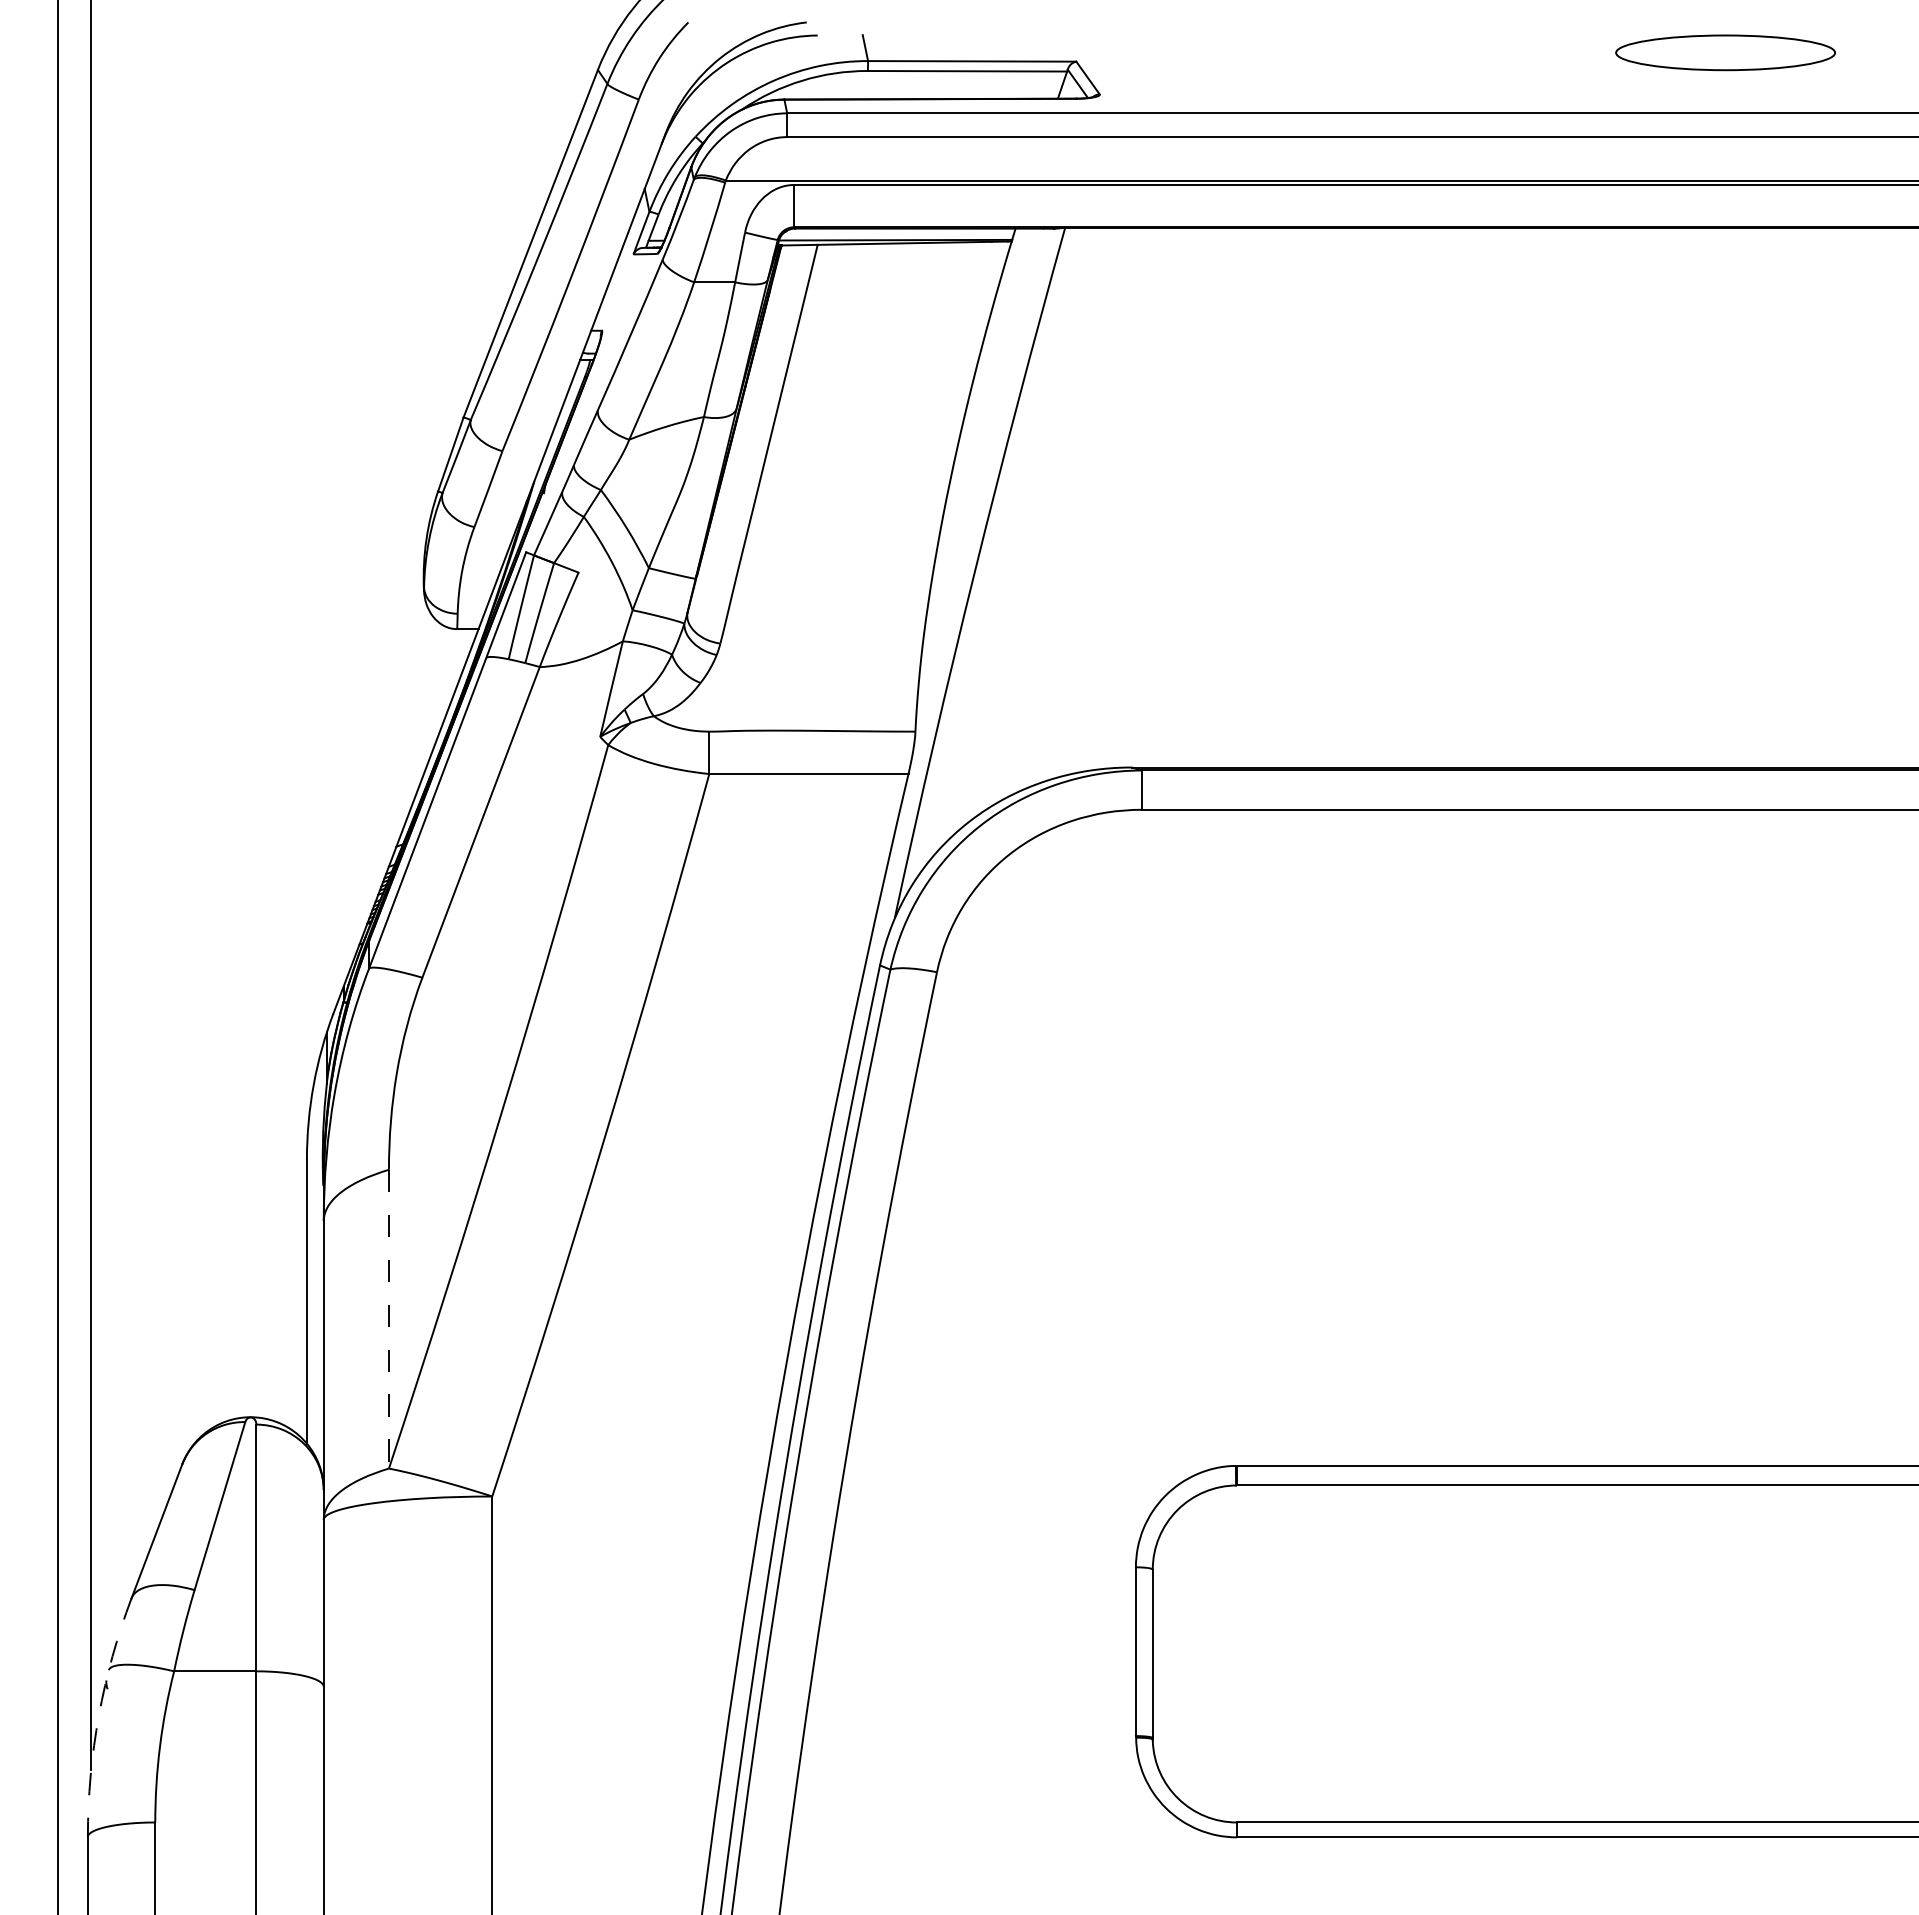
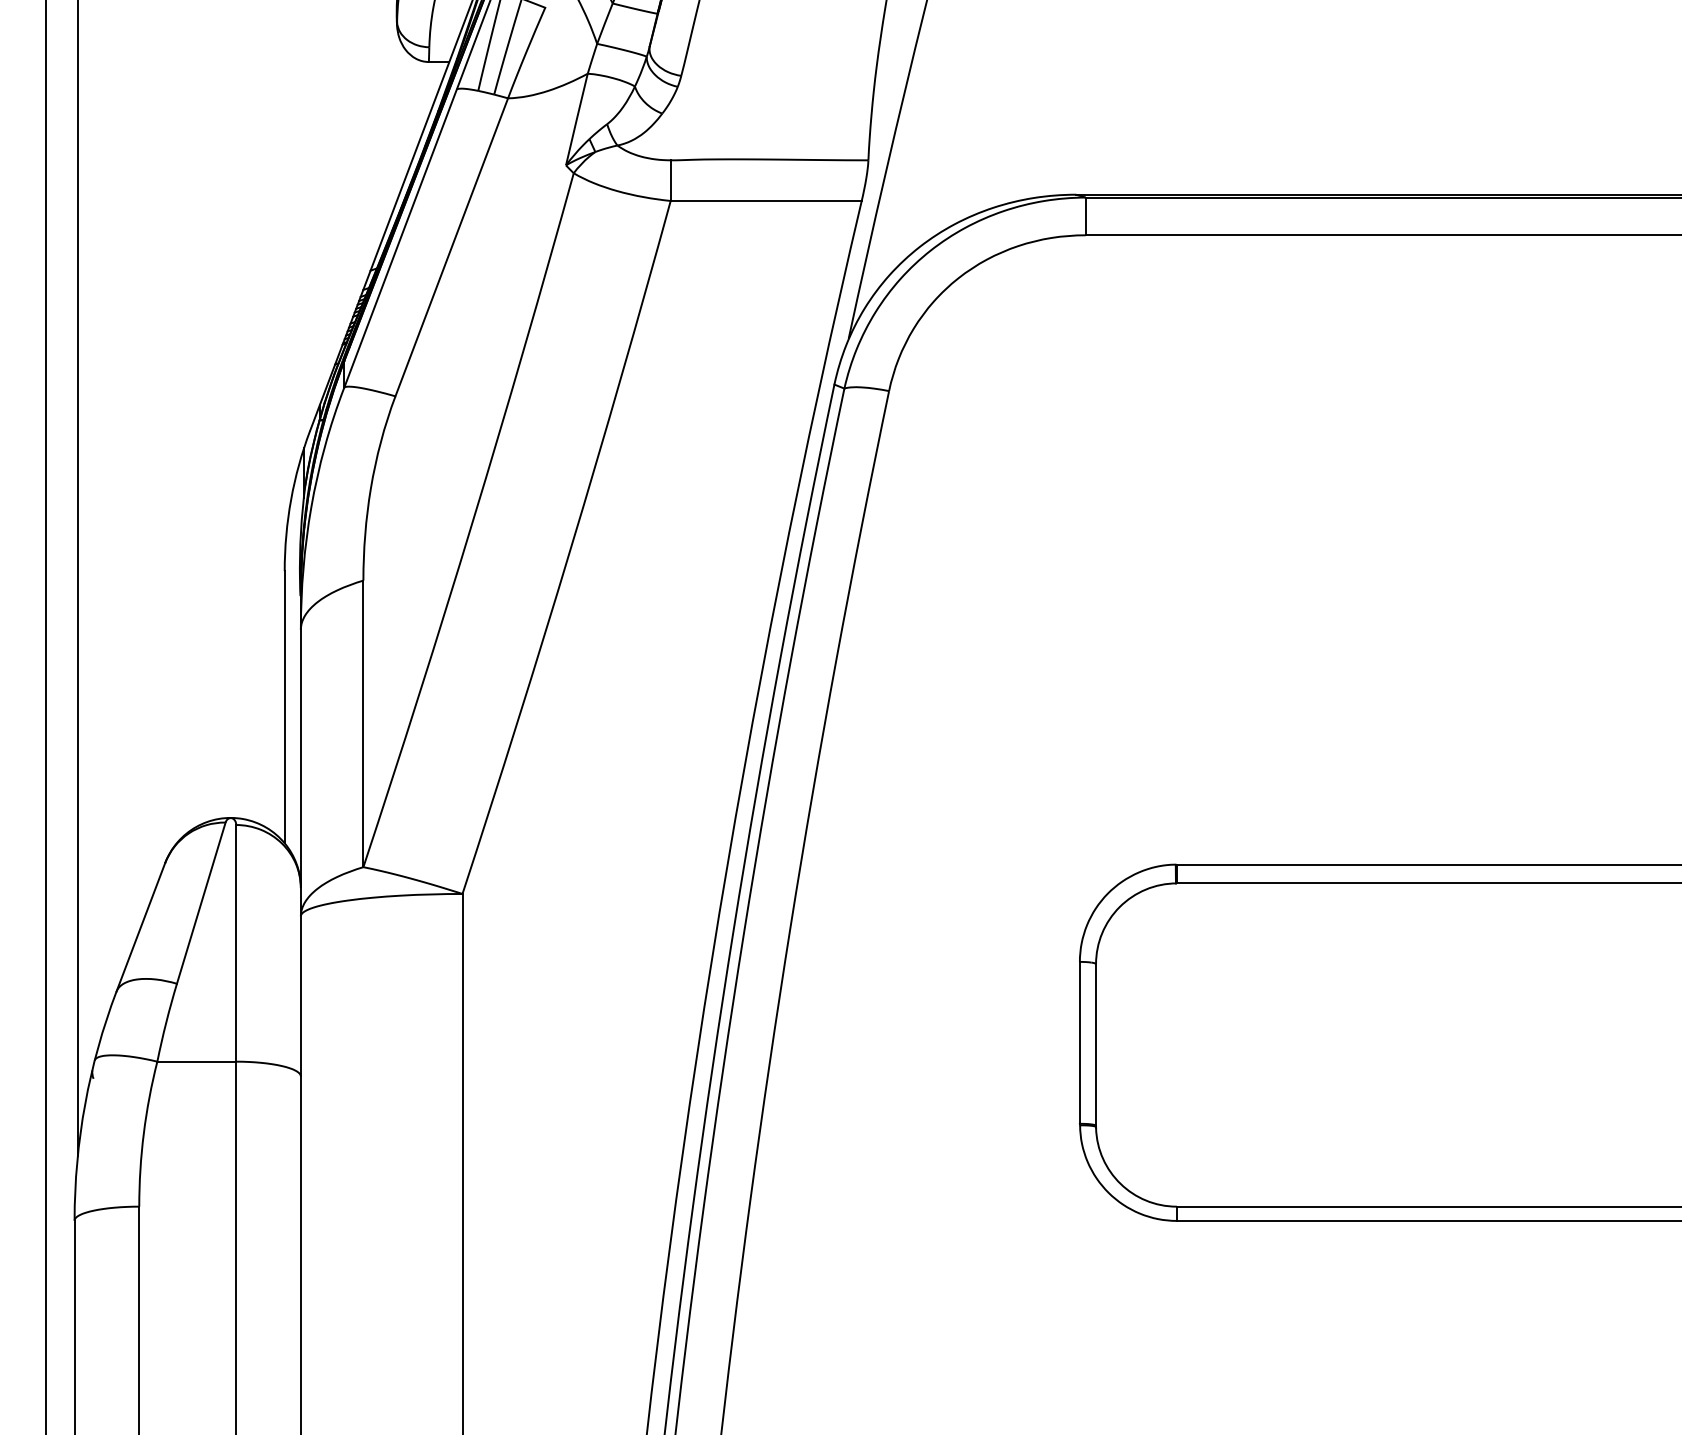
line: (388, 1319) -> (362, 724), dashed -> solid
arc: (98, 1715) -> (84, 1104), dashed -> solid

